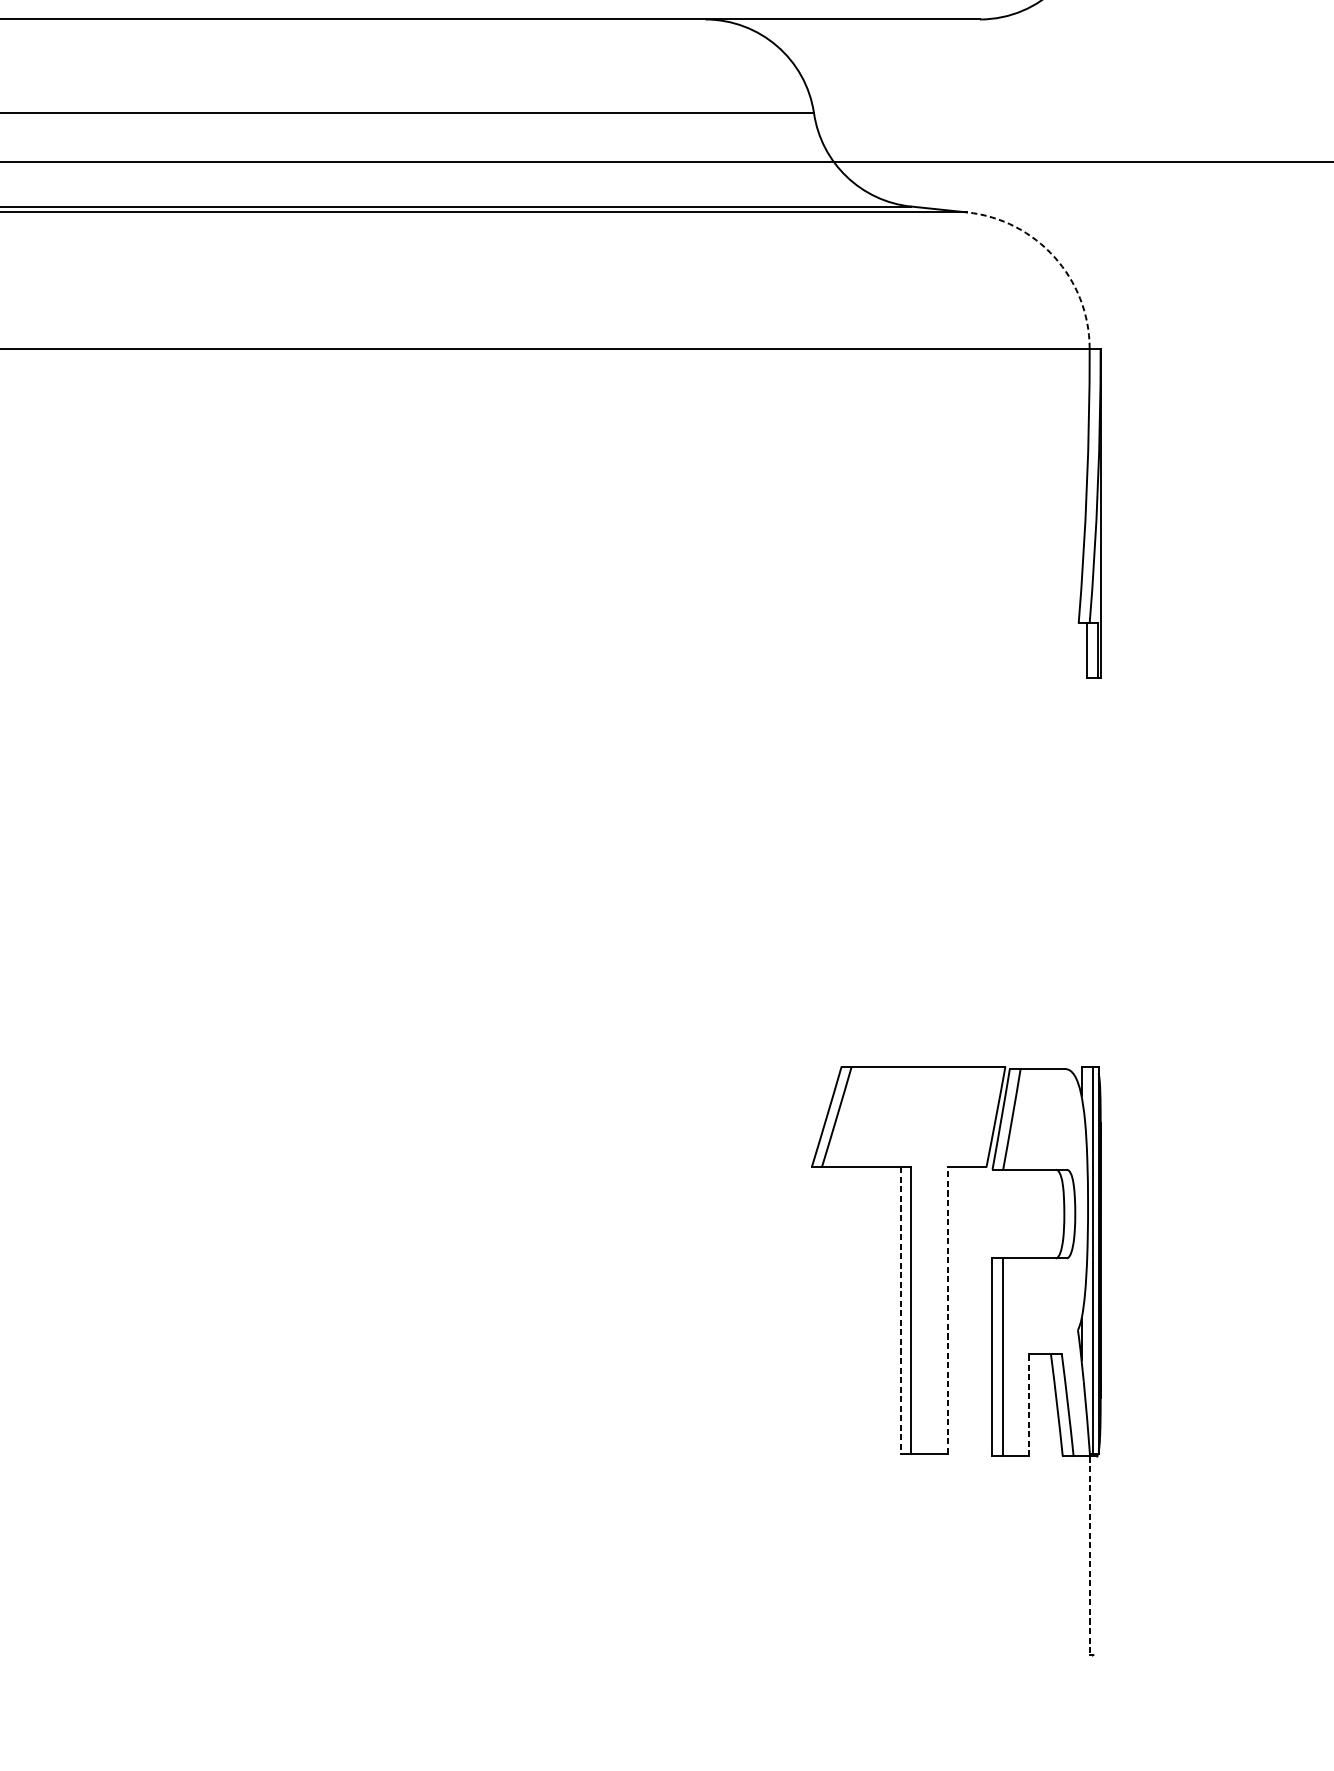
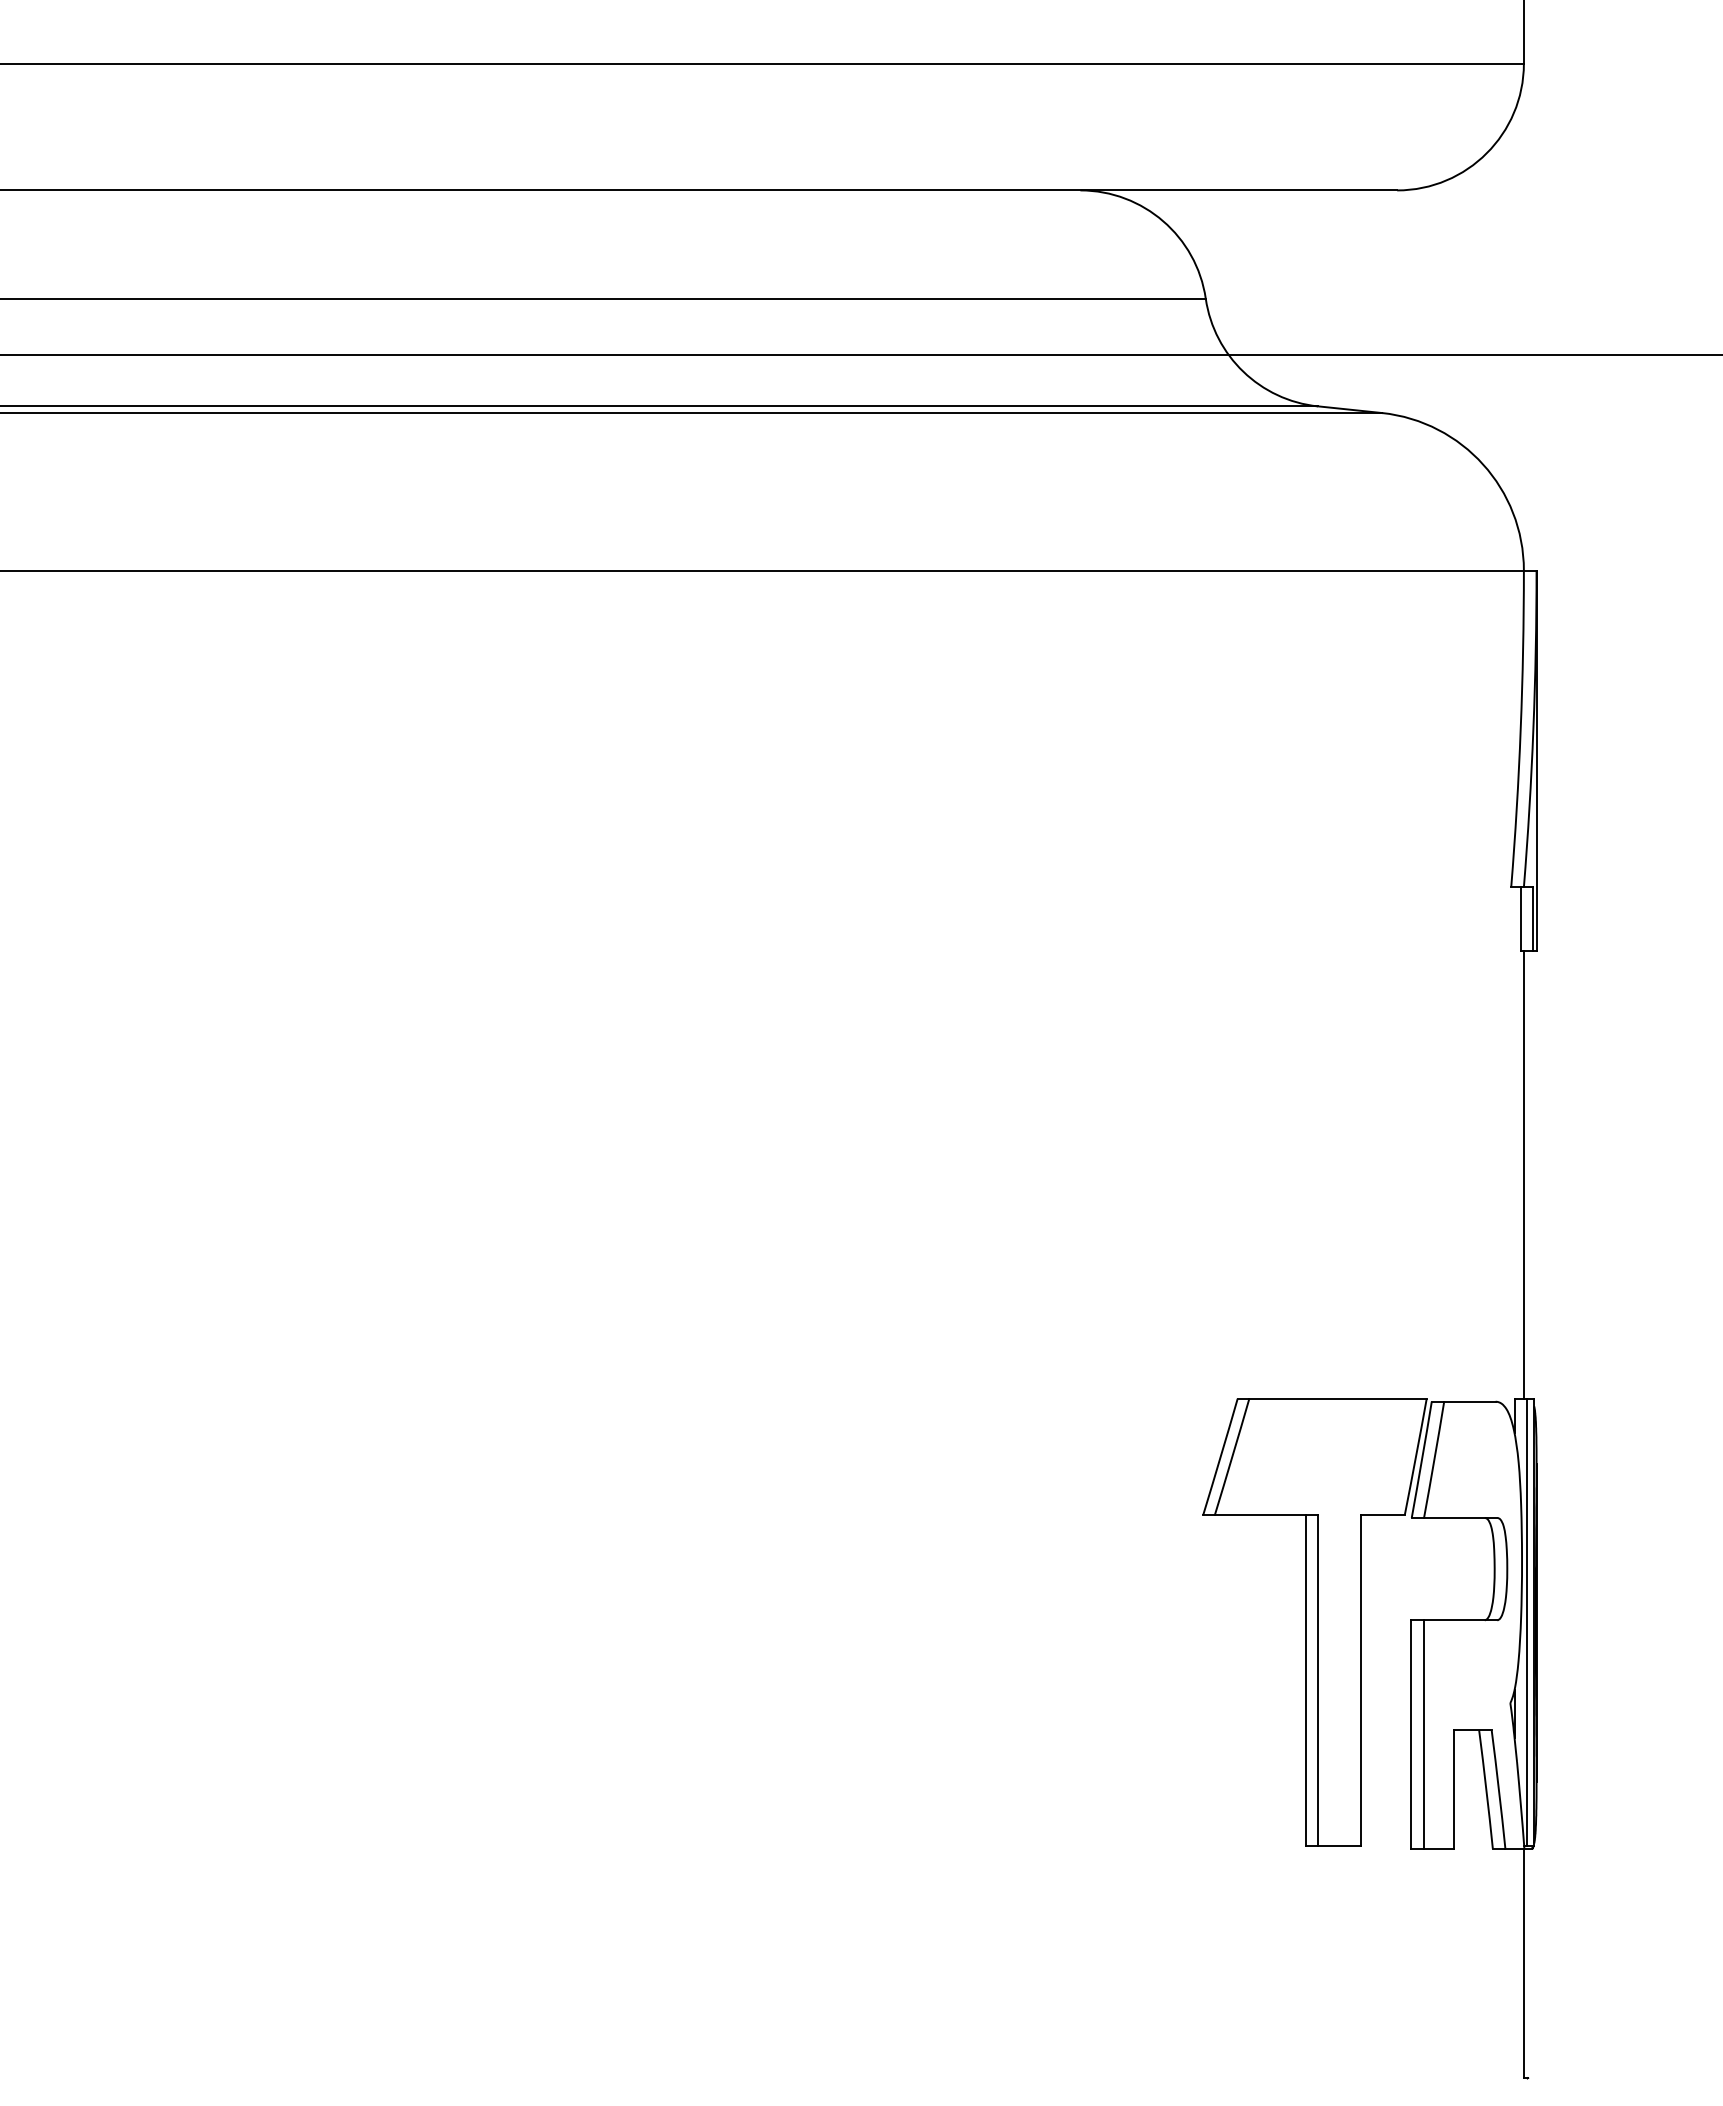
arc: (1054, 256) -> (1483, 464), dashed -> solid
line: (1089, 872) -> (1523, 1174), added
line: (948, 1310) -> (1360, 1680), dashed -> solid
line: (900, 1311) -> (1305, 1681), dashed -> solid
line: (1029, 1405) -> (1454, 1789), dashed -> solid
line: (1089, 1555) -> (1523, 1963), dashed -> solid

